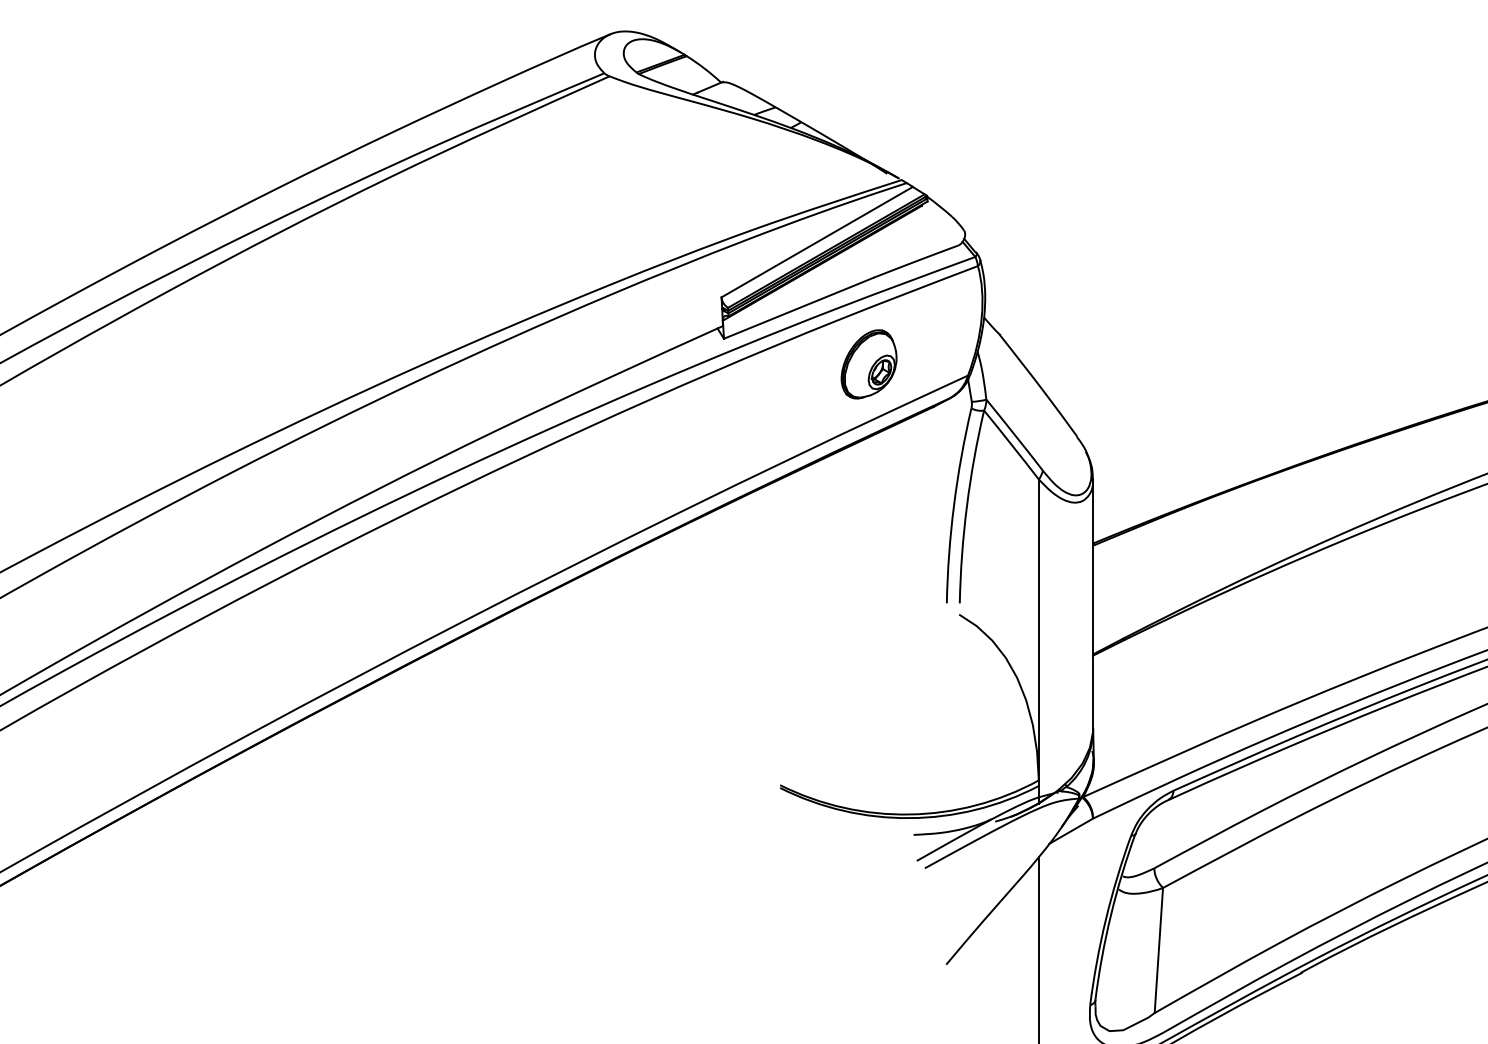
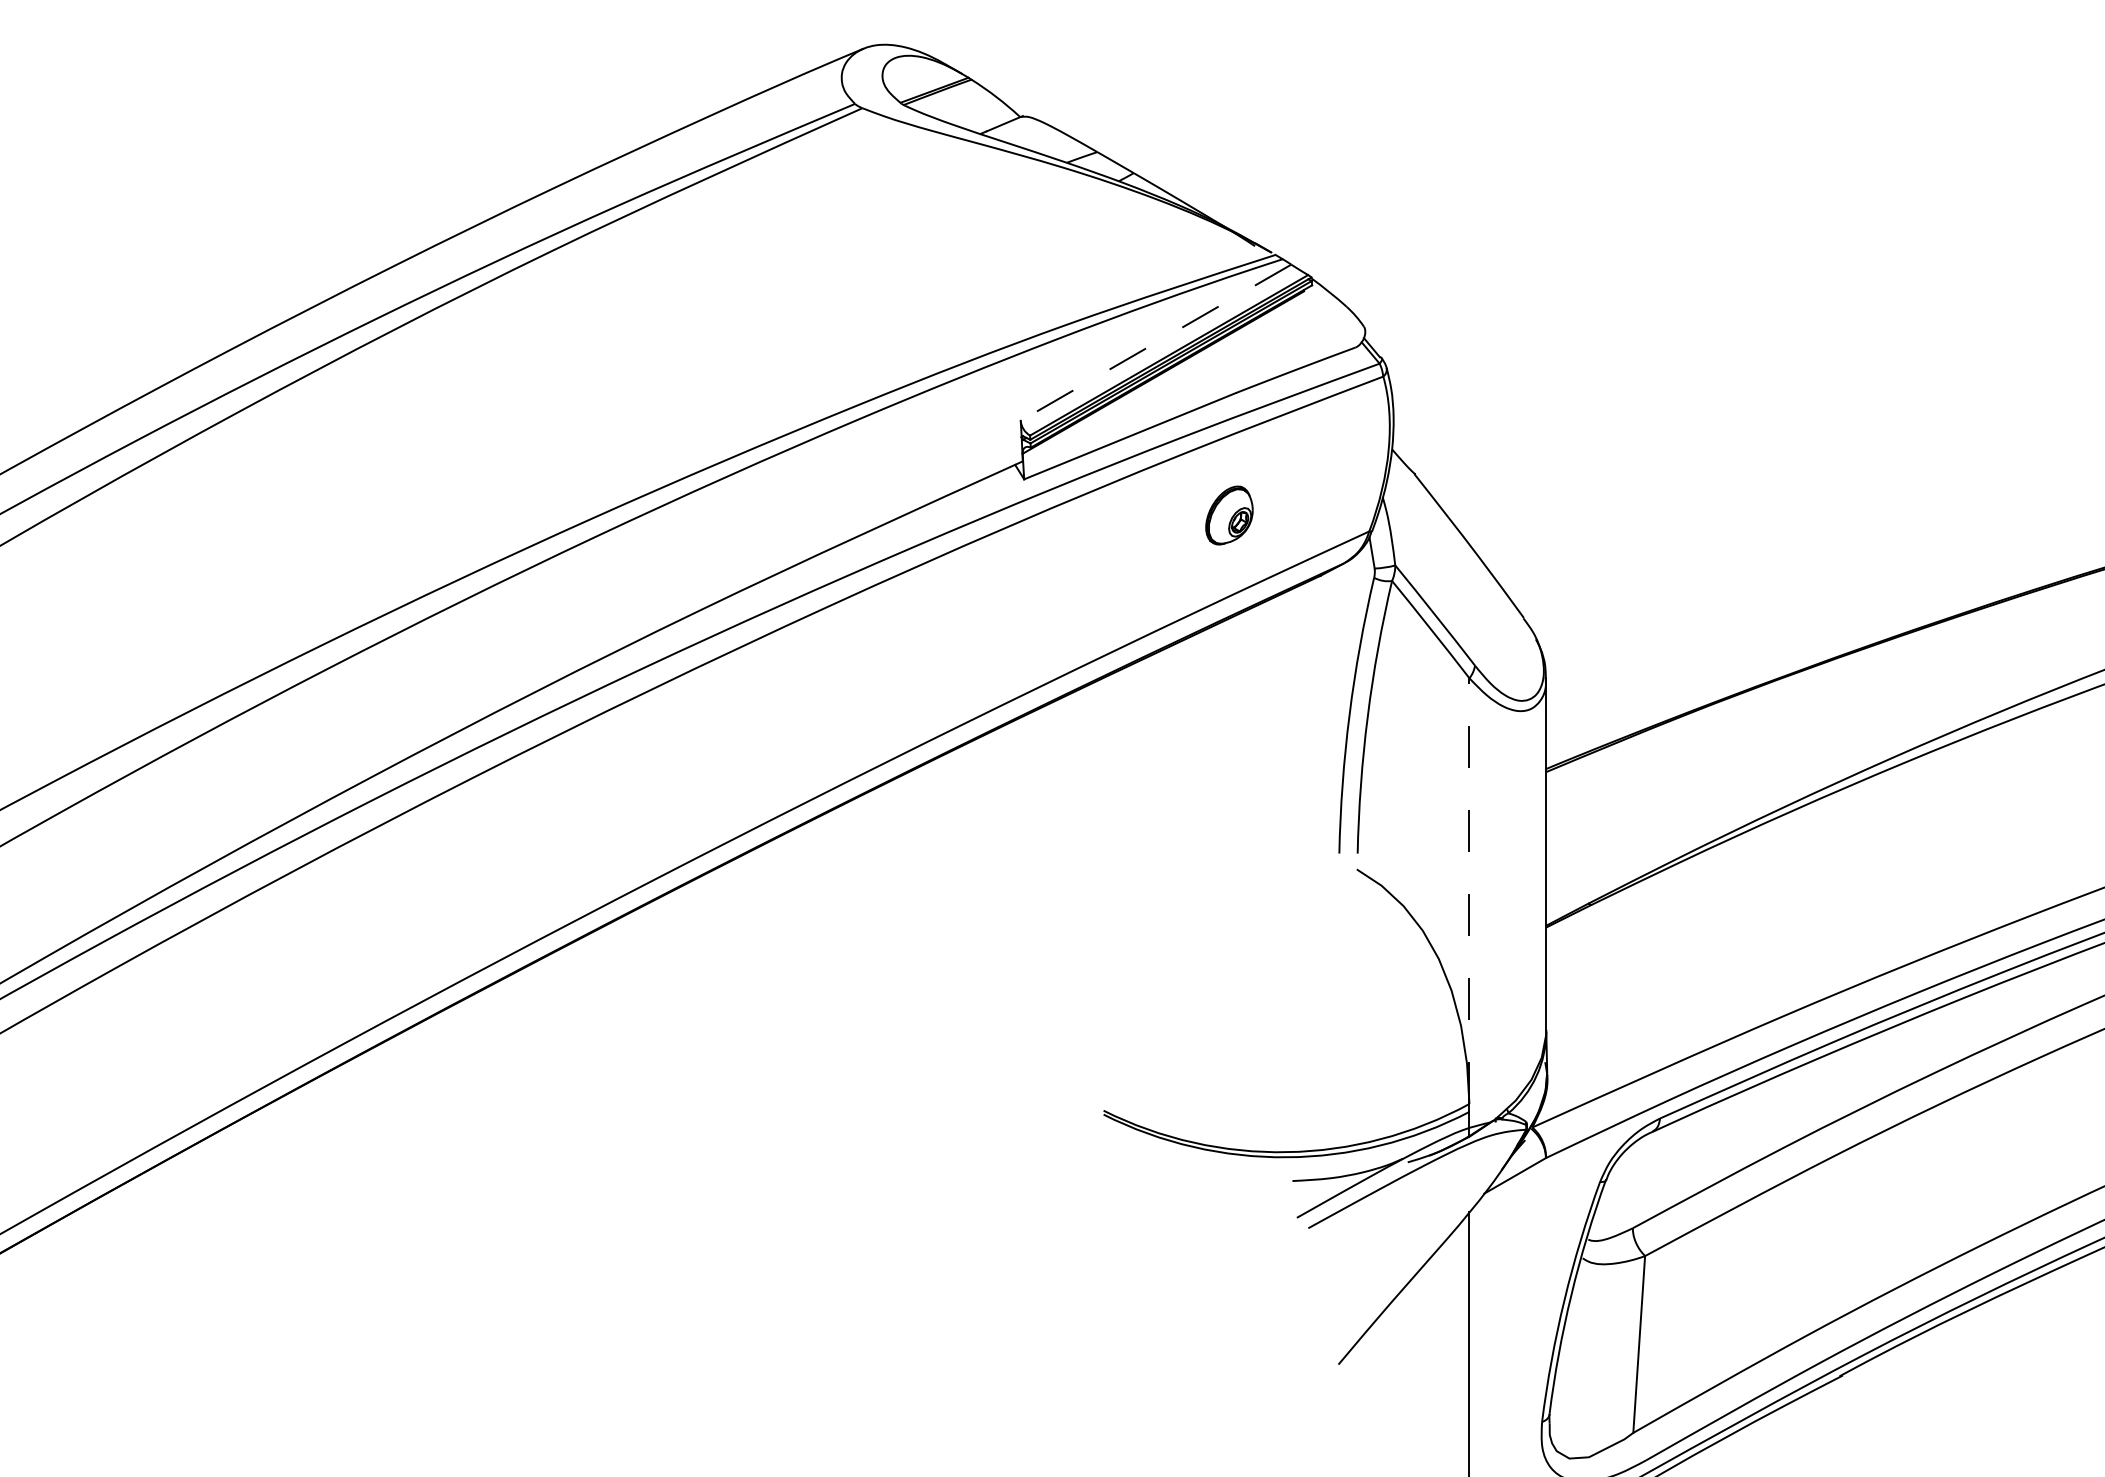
line: (816, 241) -> (1155, 342), solid -> dashed
part: (869, 364) -> (1229, 515), size x0.6
line: (1038, 630) -> (1469, 891), solid -> dashed

